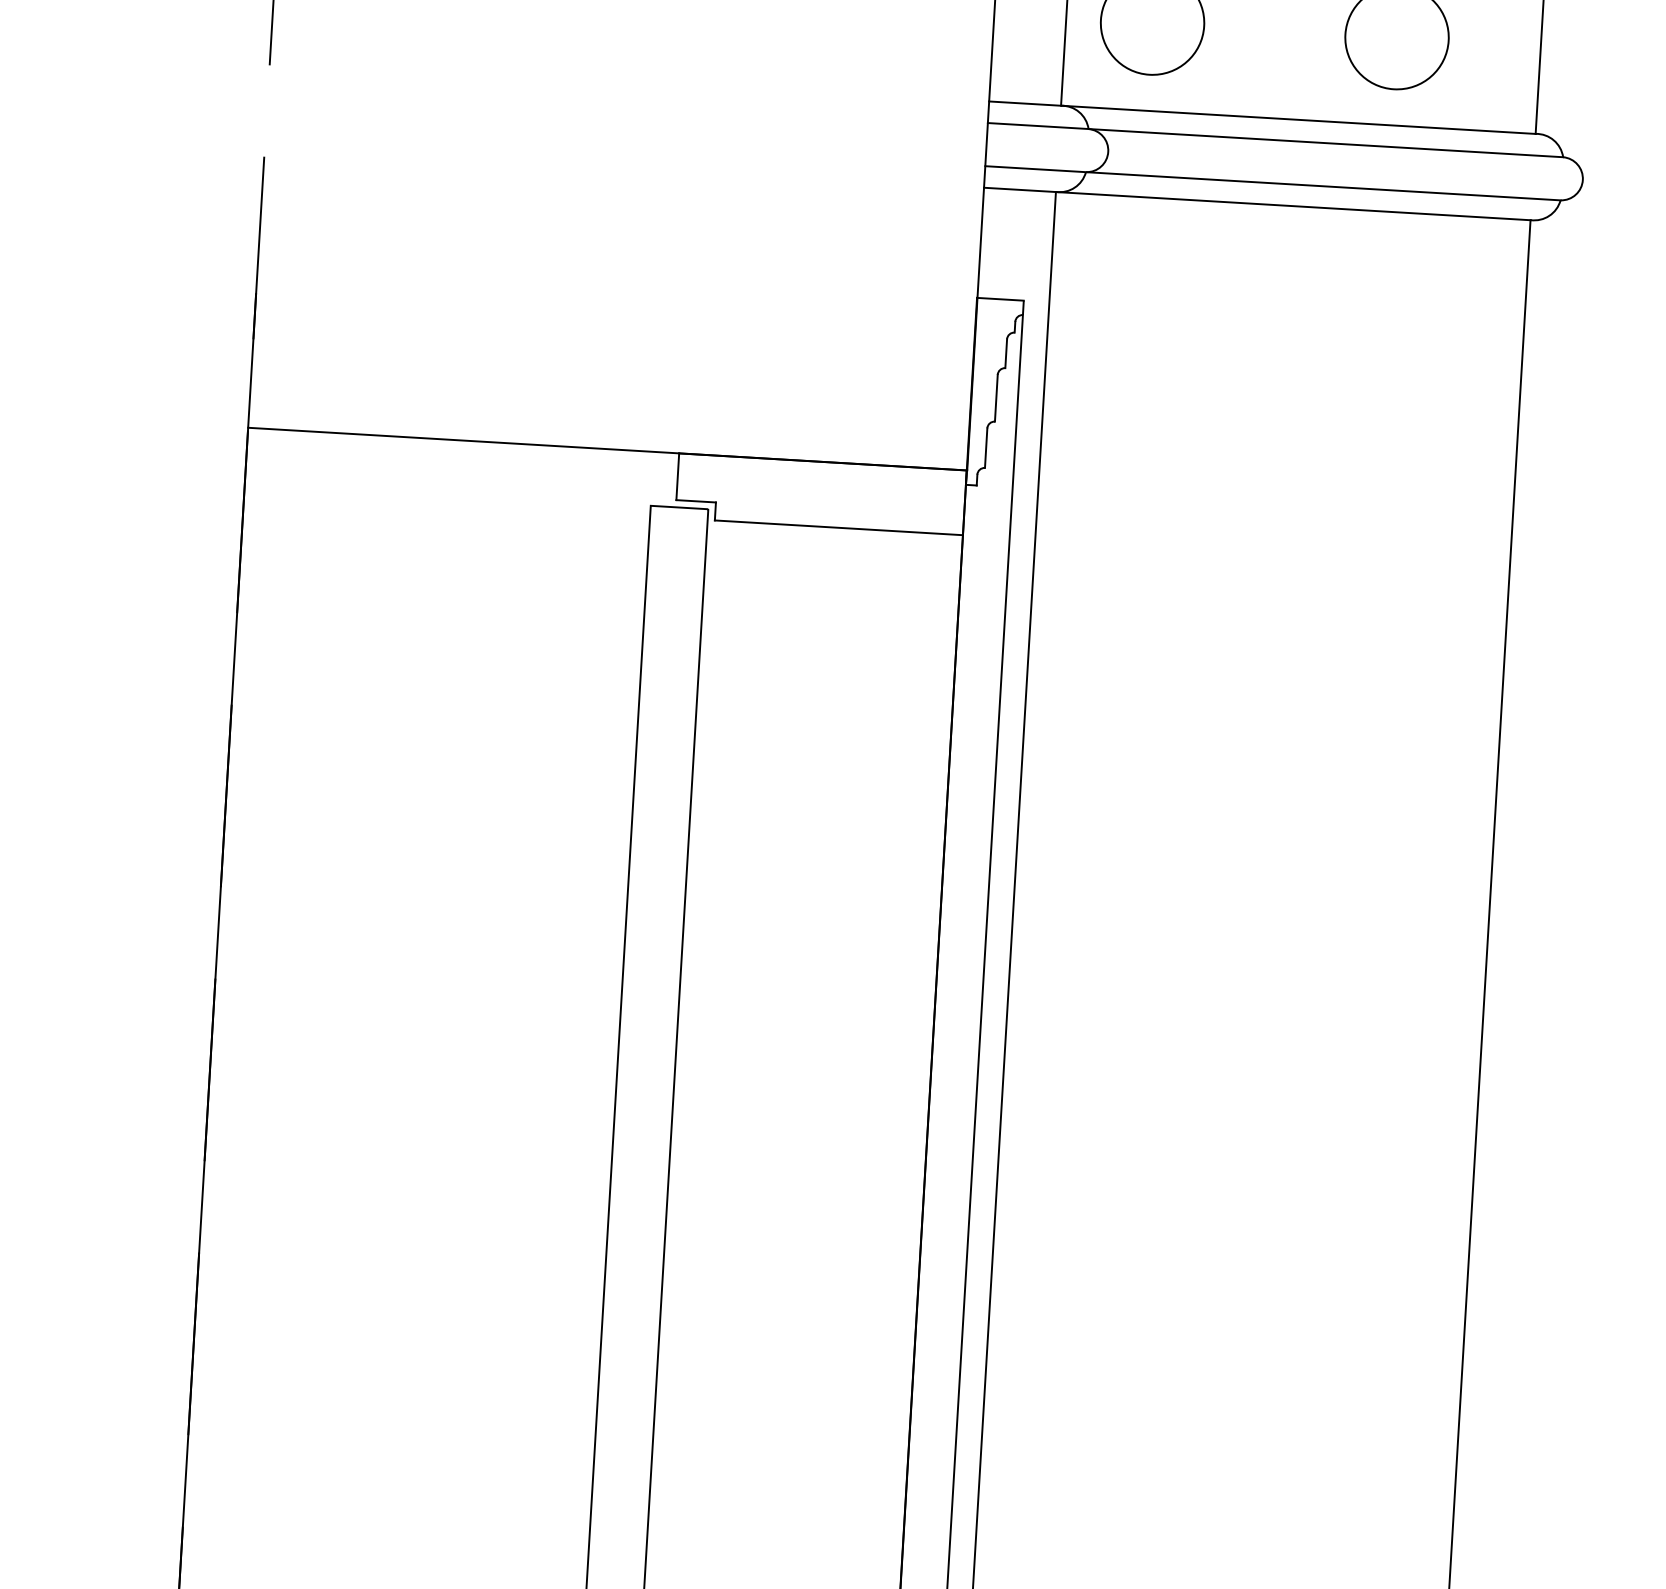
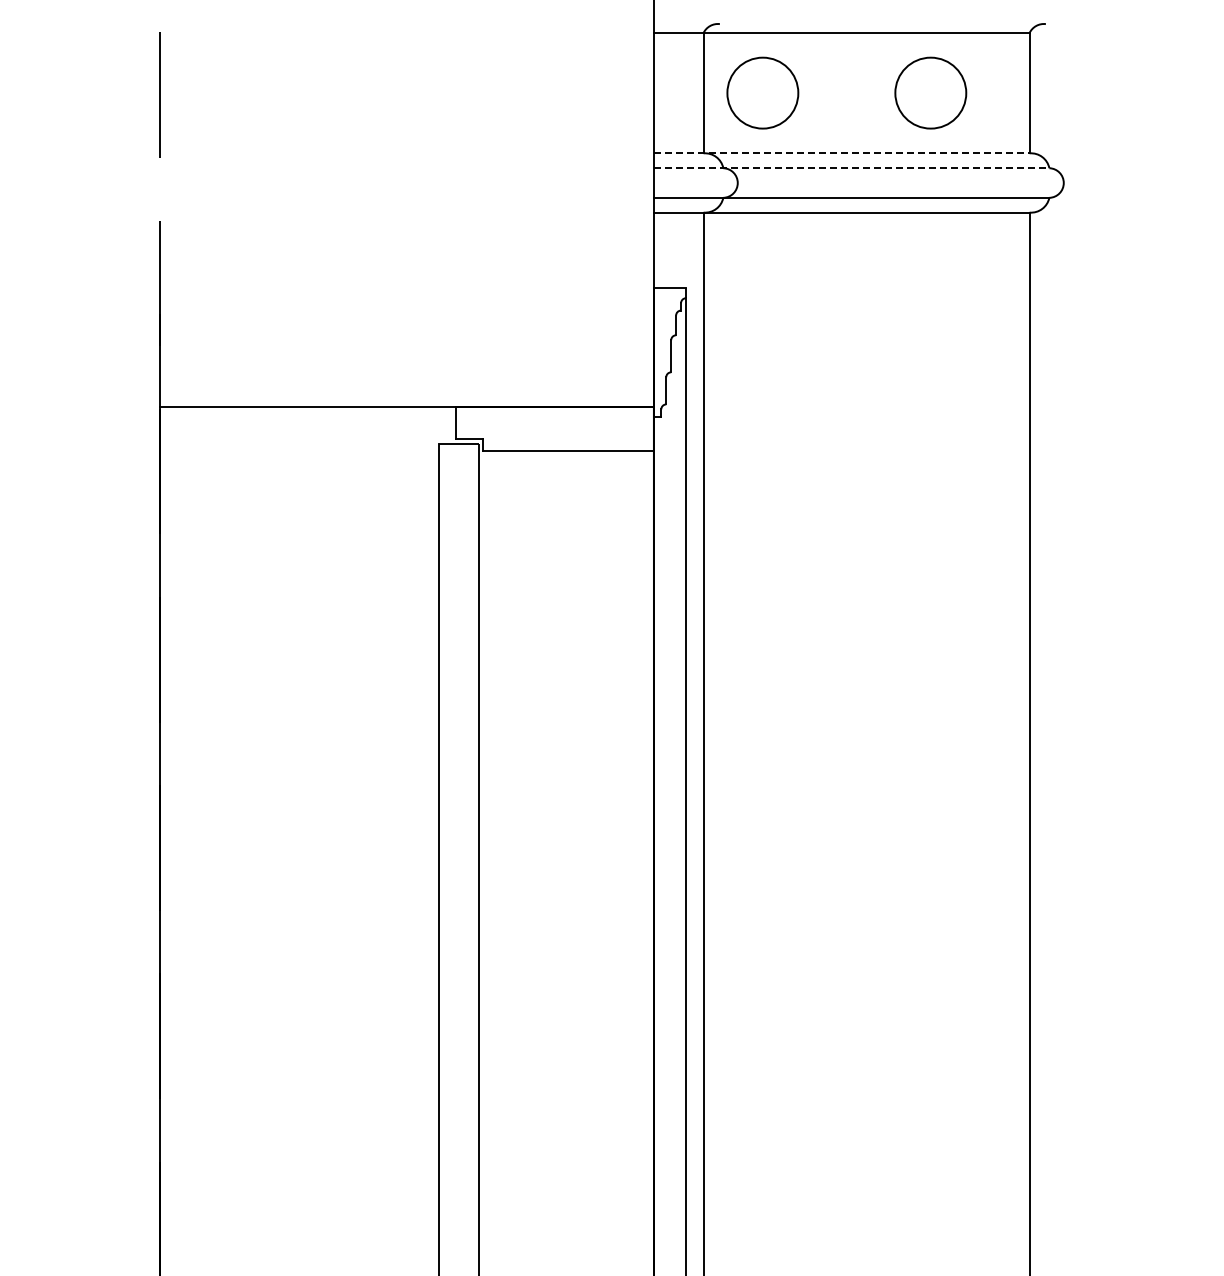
line: (1261, 117) -> (841, 153), solid -> dashed
line: (1275, 140) -> (851, 168), solid -> dashed

